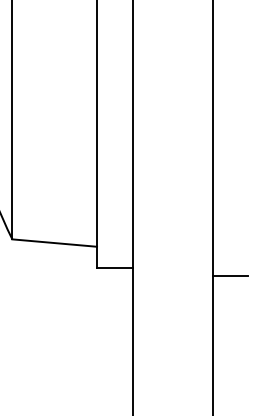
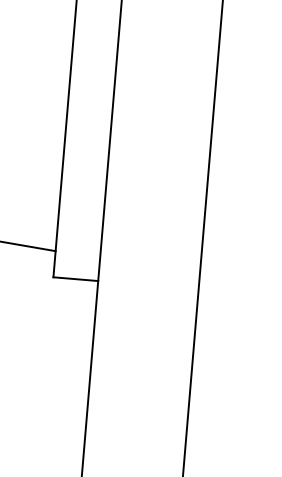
line: (230, 276) -> (219, 302), removed

